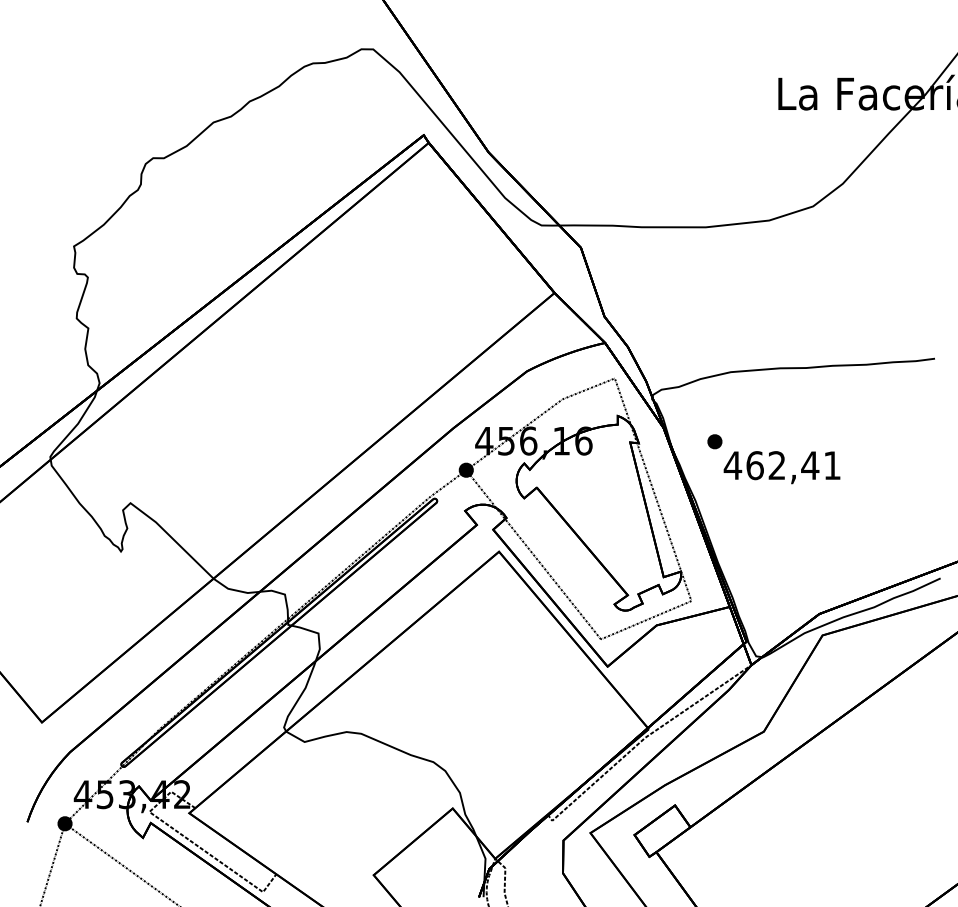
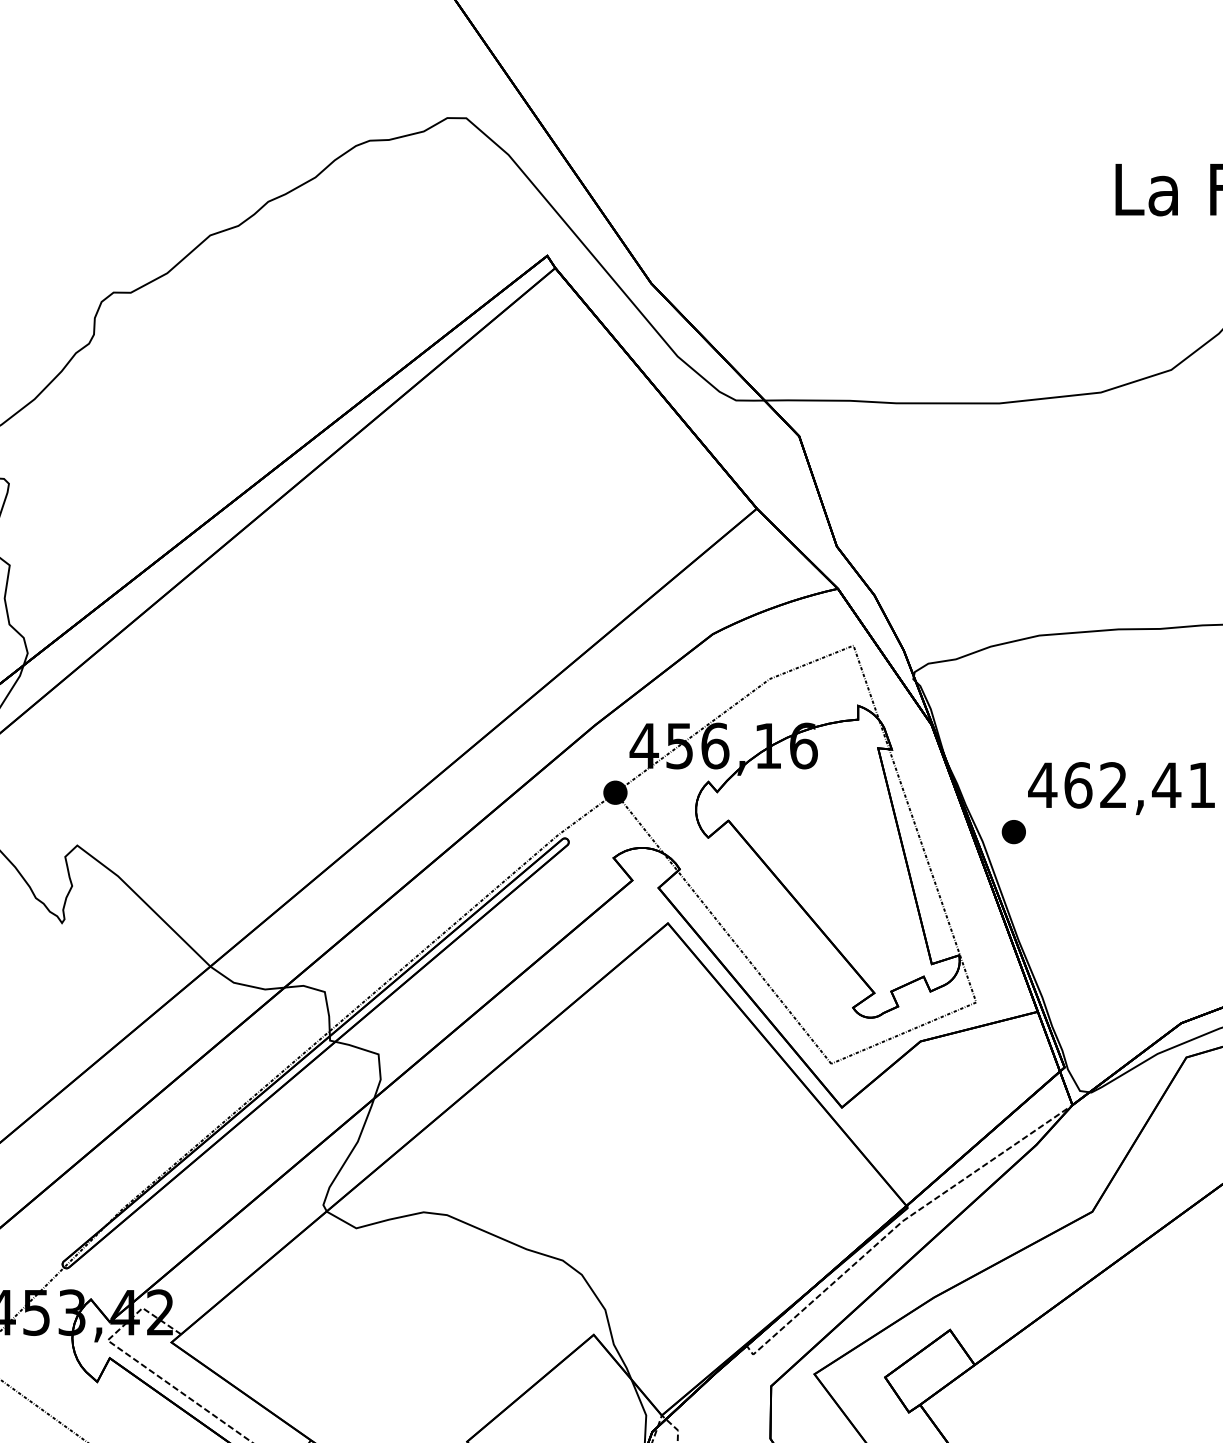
part: (714, 441) -> (1013, 831), moved

